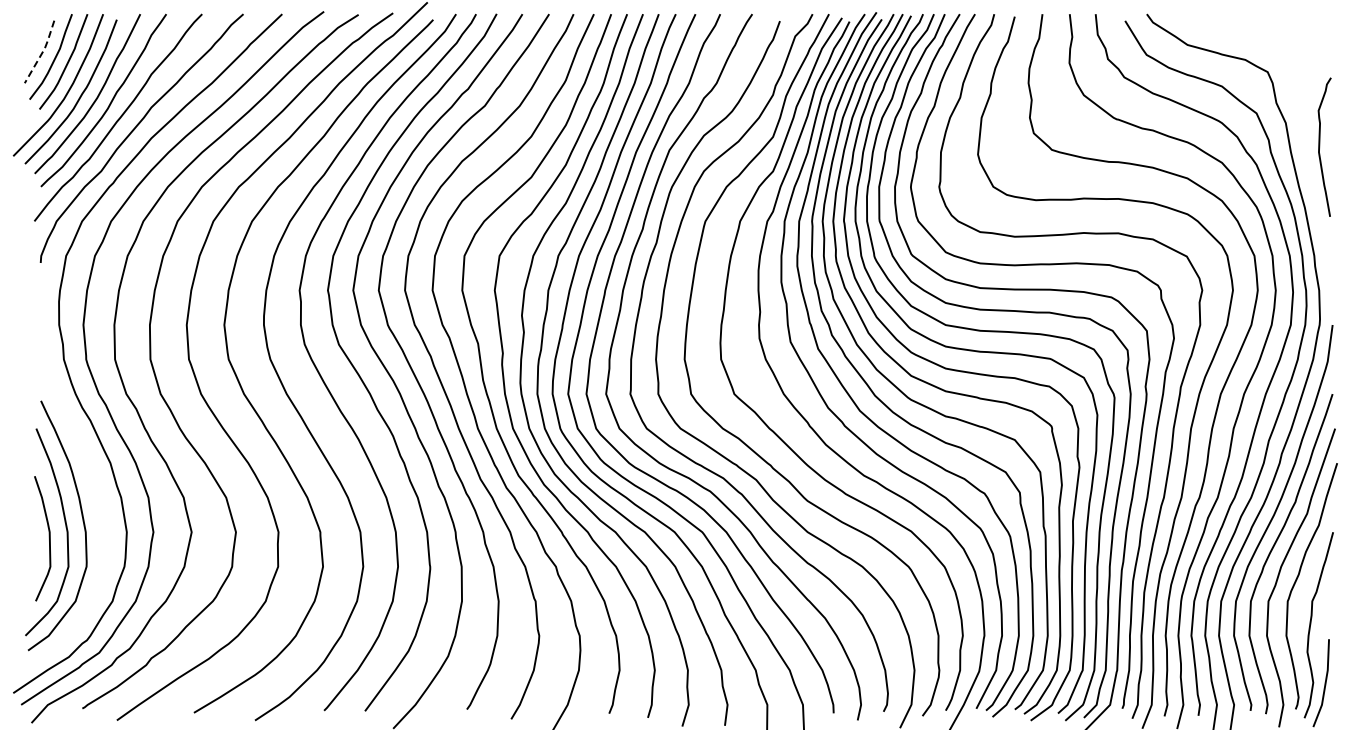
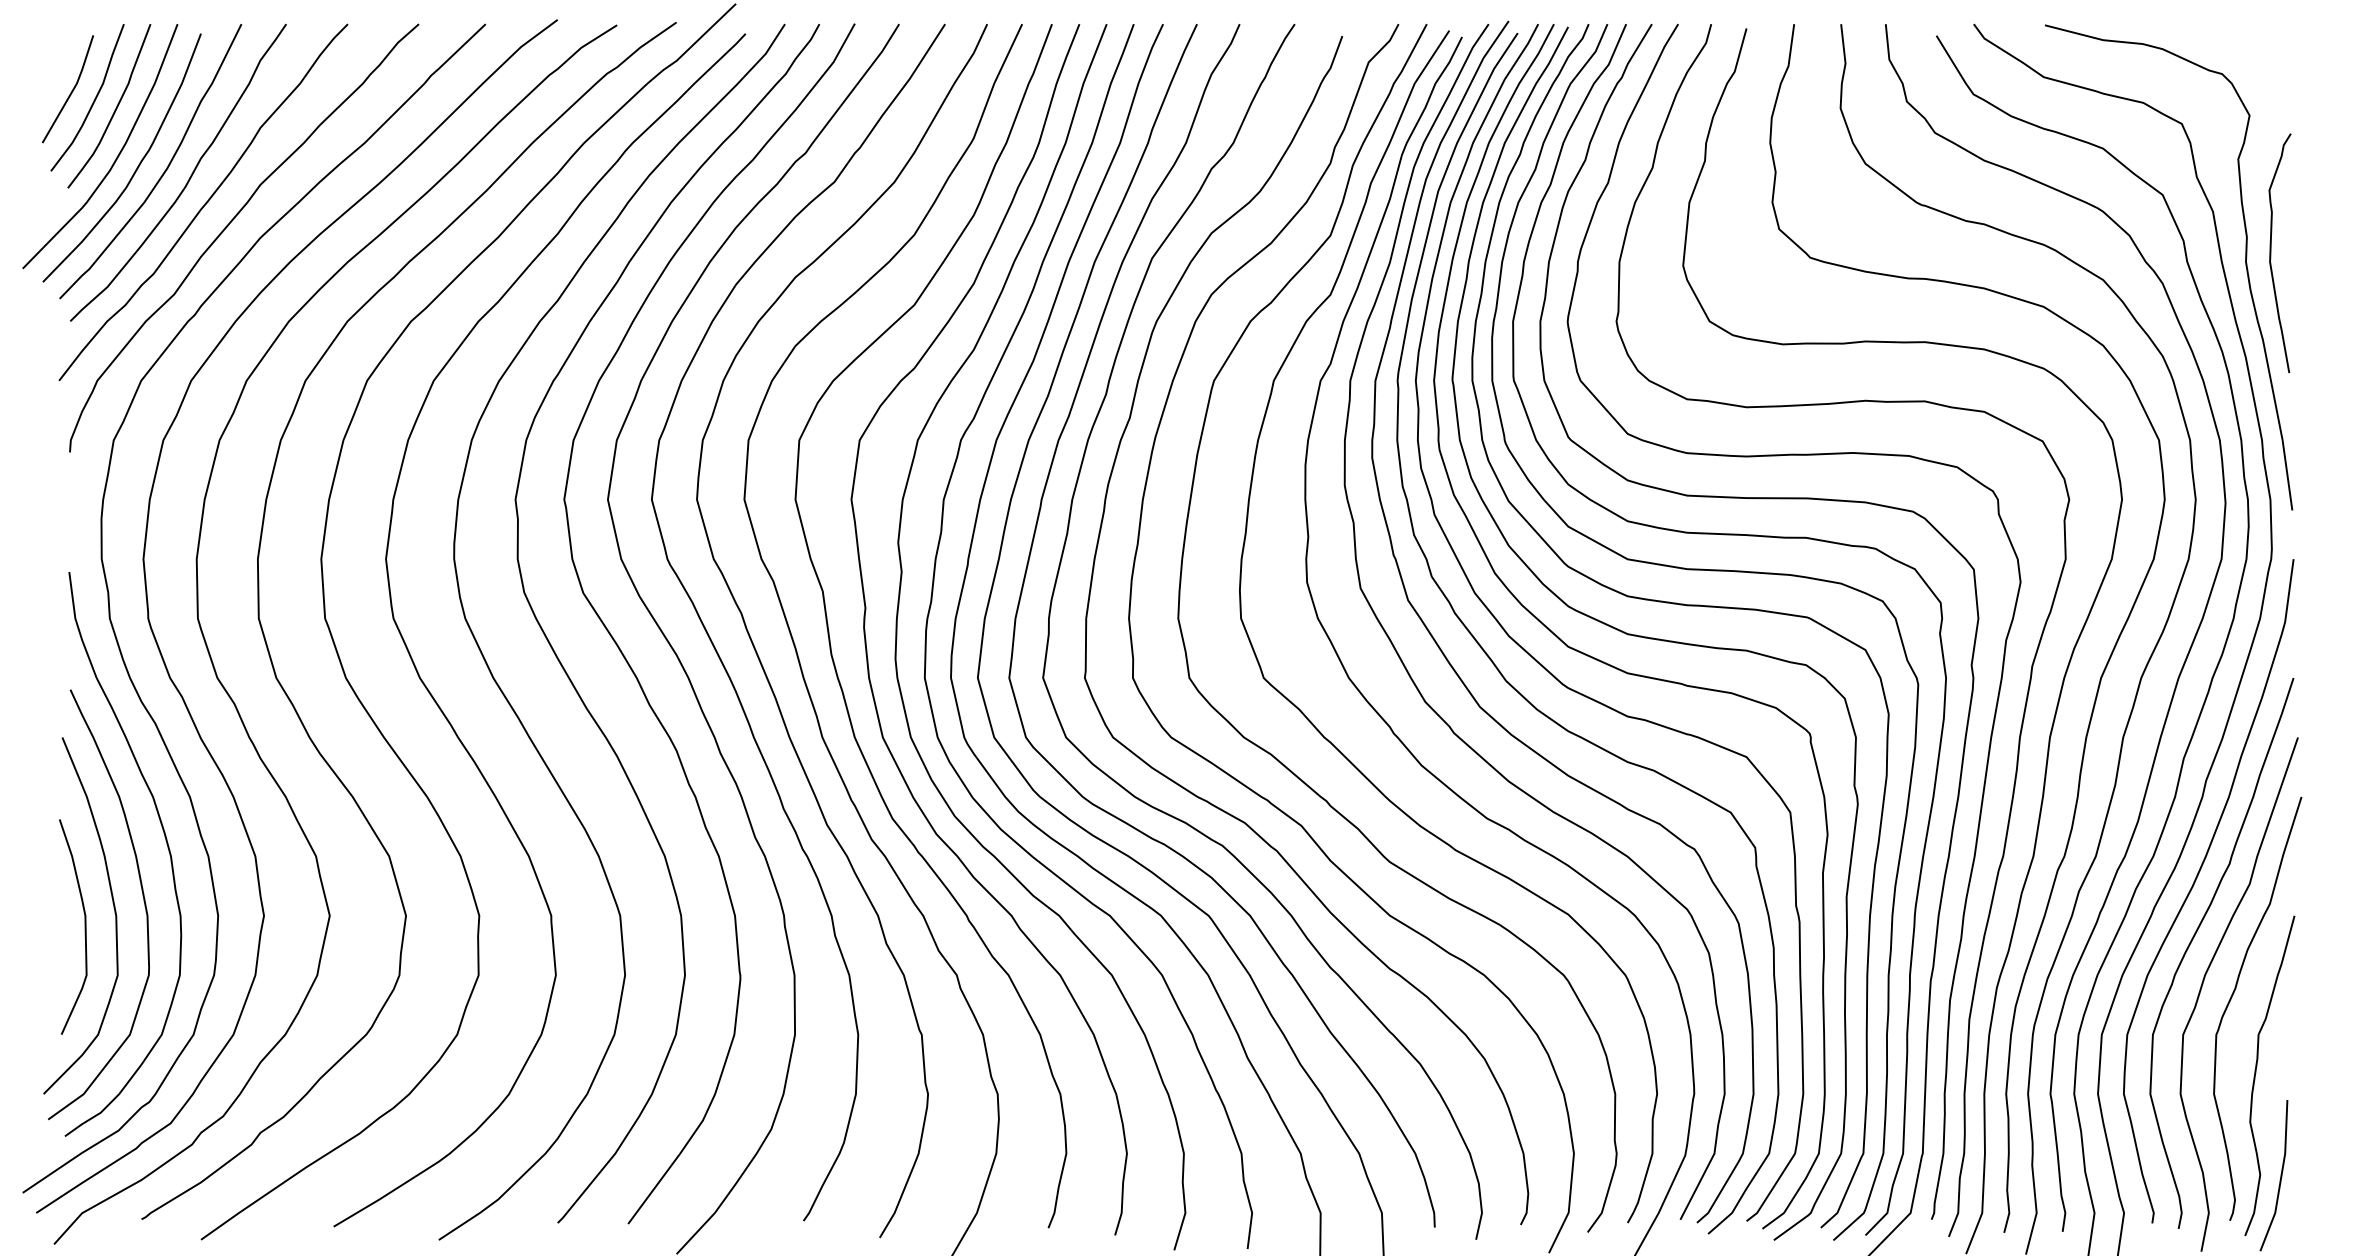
line: (42, 52) -> (72, 90), dashed -> solid
curve: (1304, 155) -> (2245, 267), added
curve: (96, 491) -> (165, 845), added

